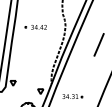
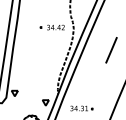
part: (35, 27) -> (51, 27), moved

